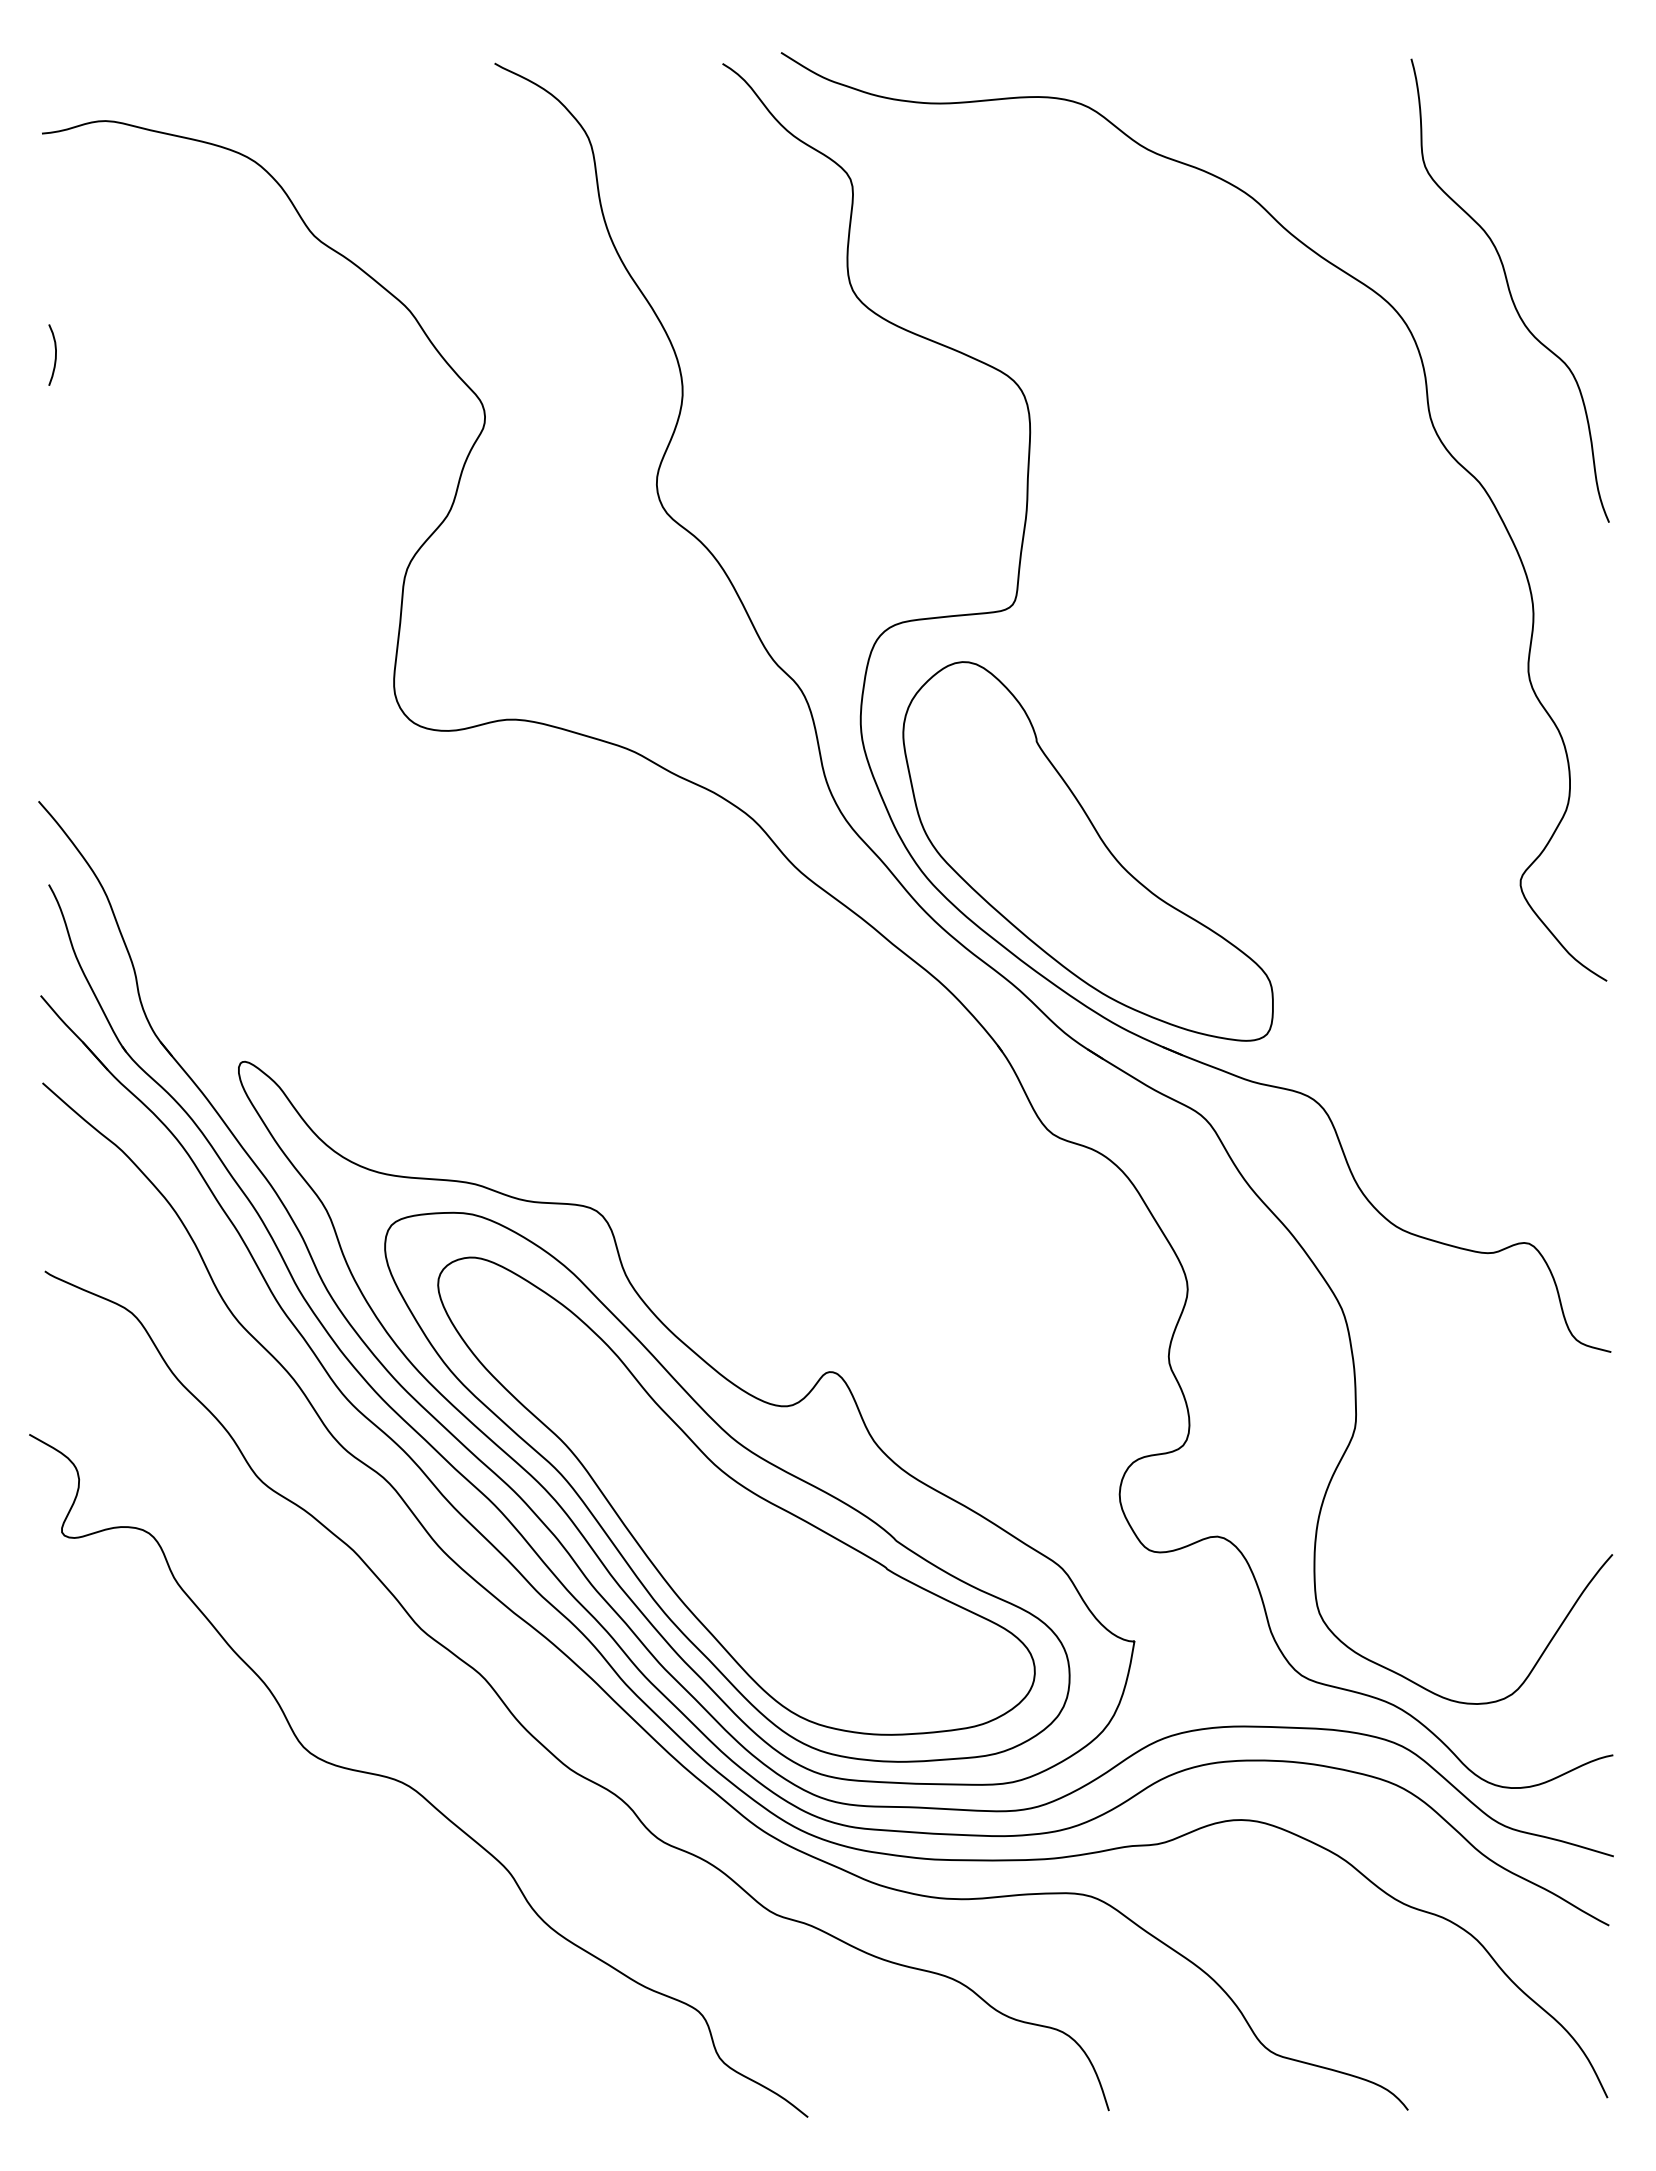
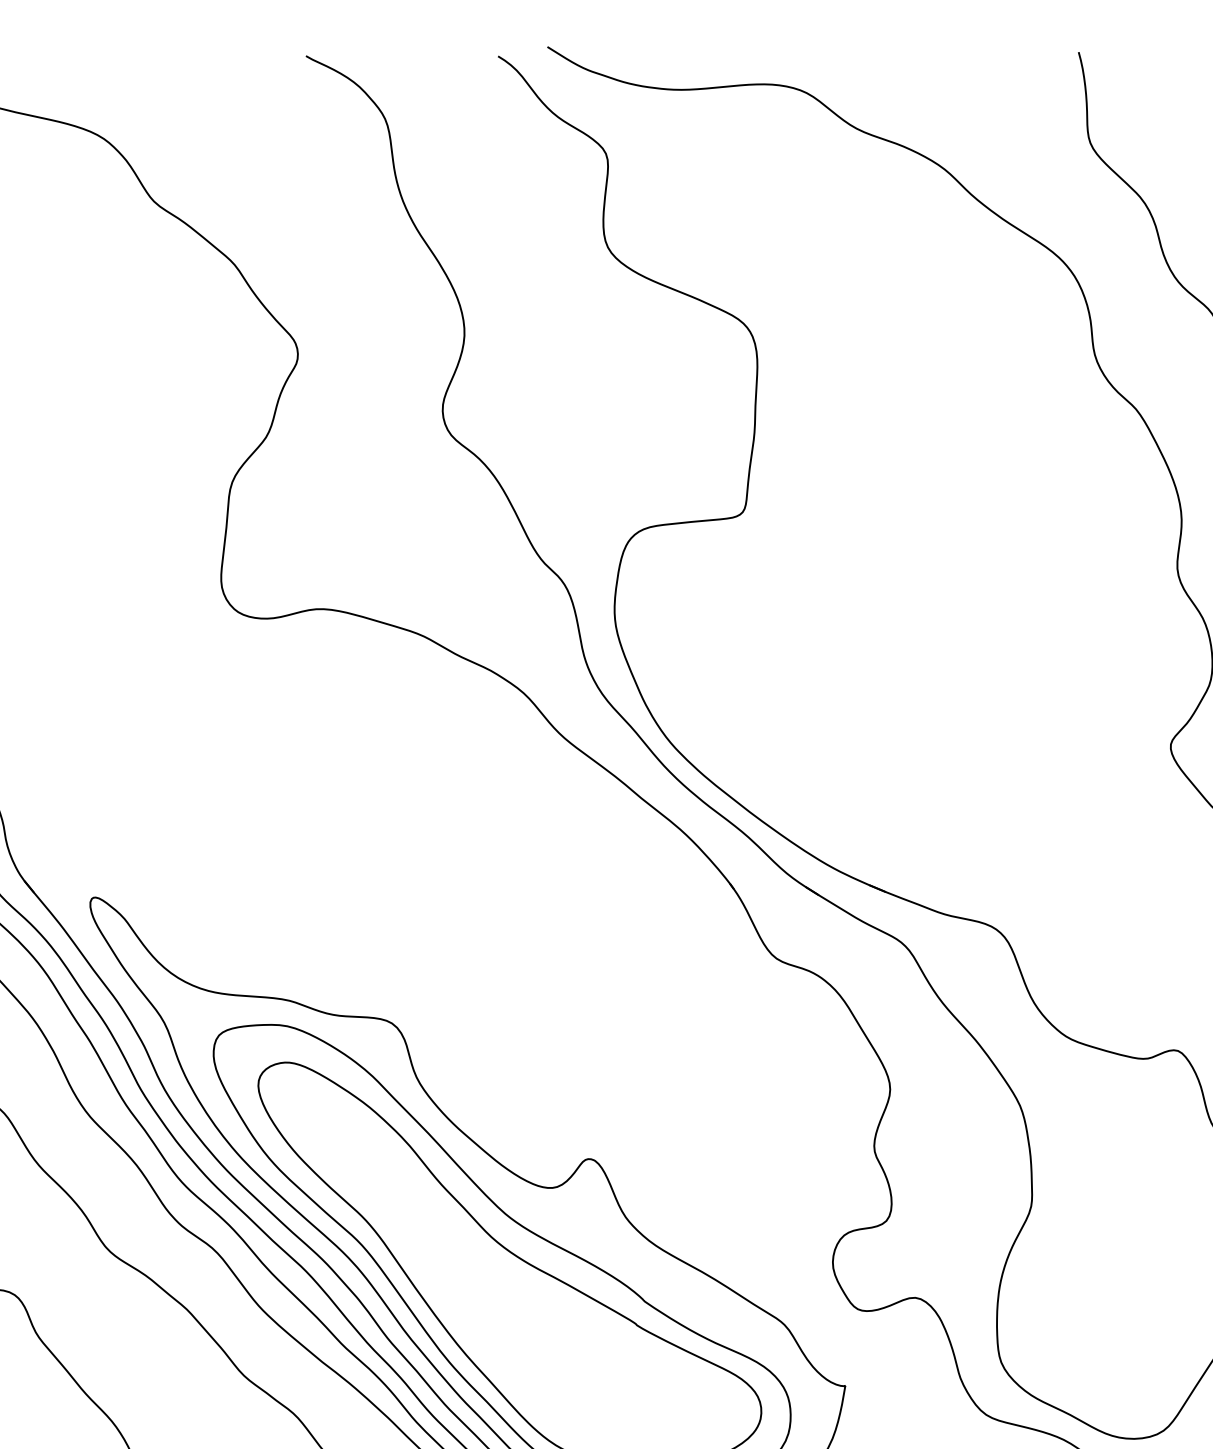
part: (1087, 851) -> (805, 720), removed

